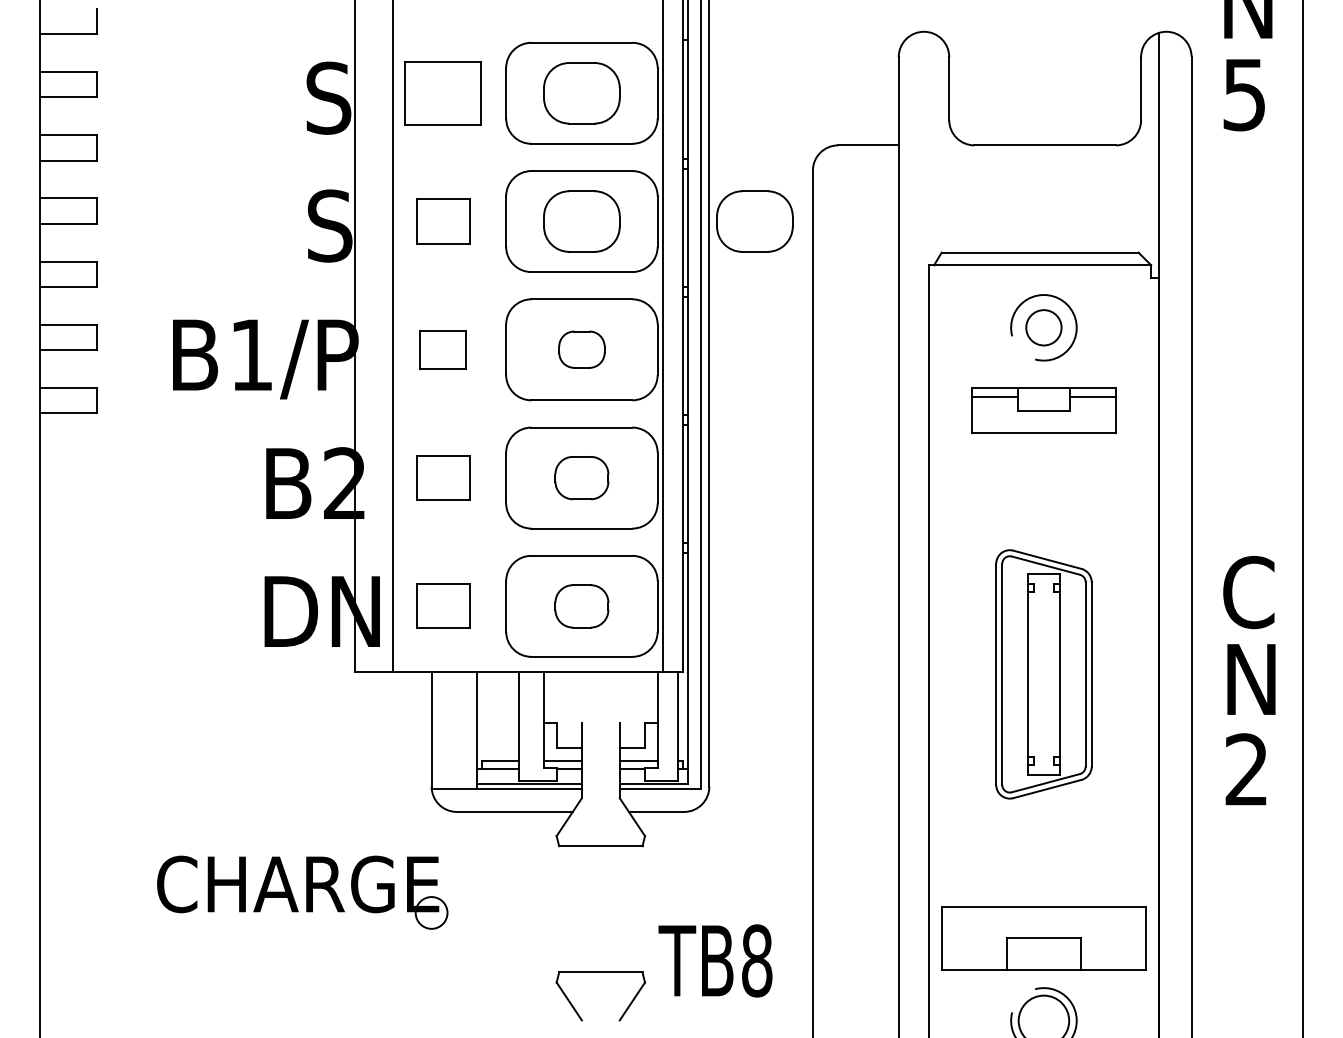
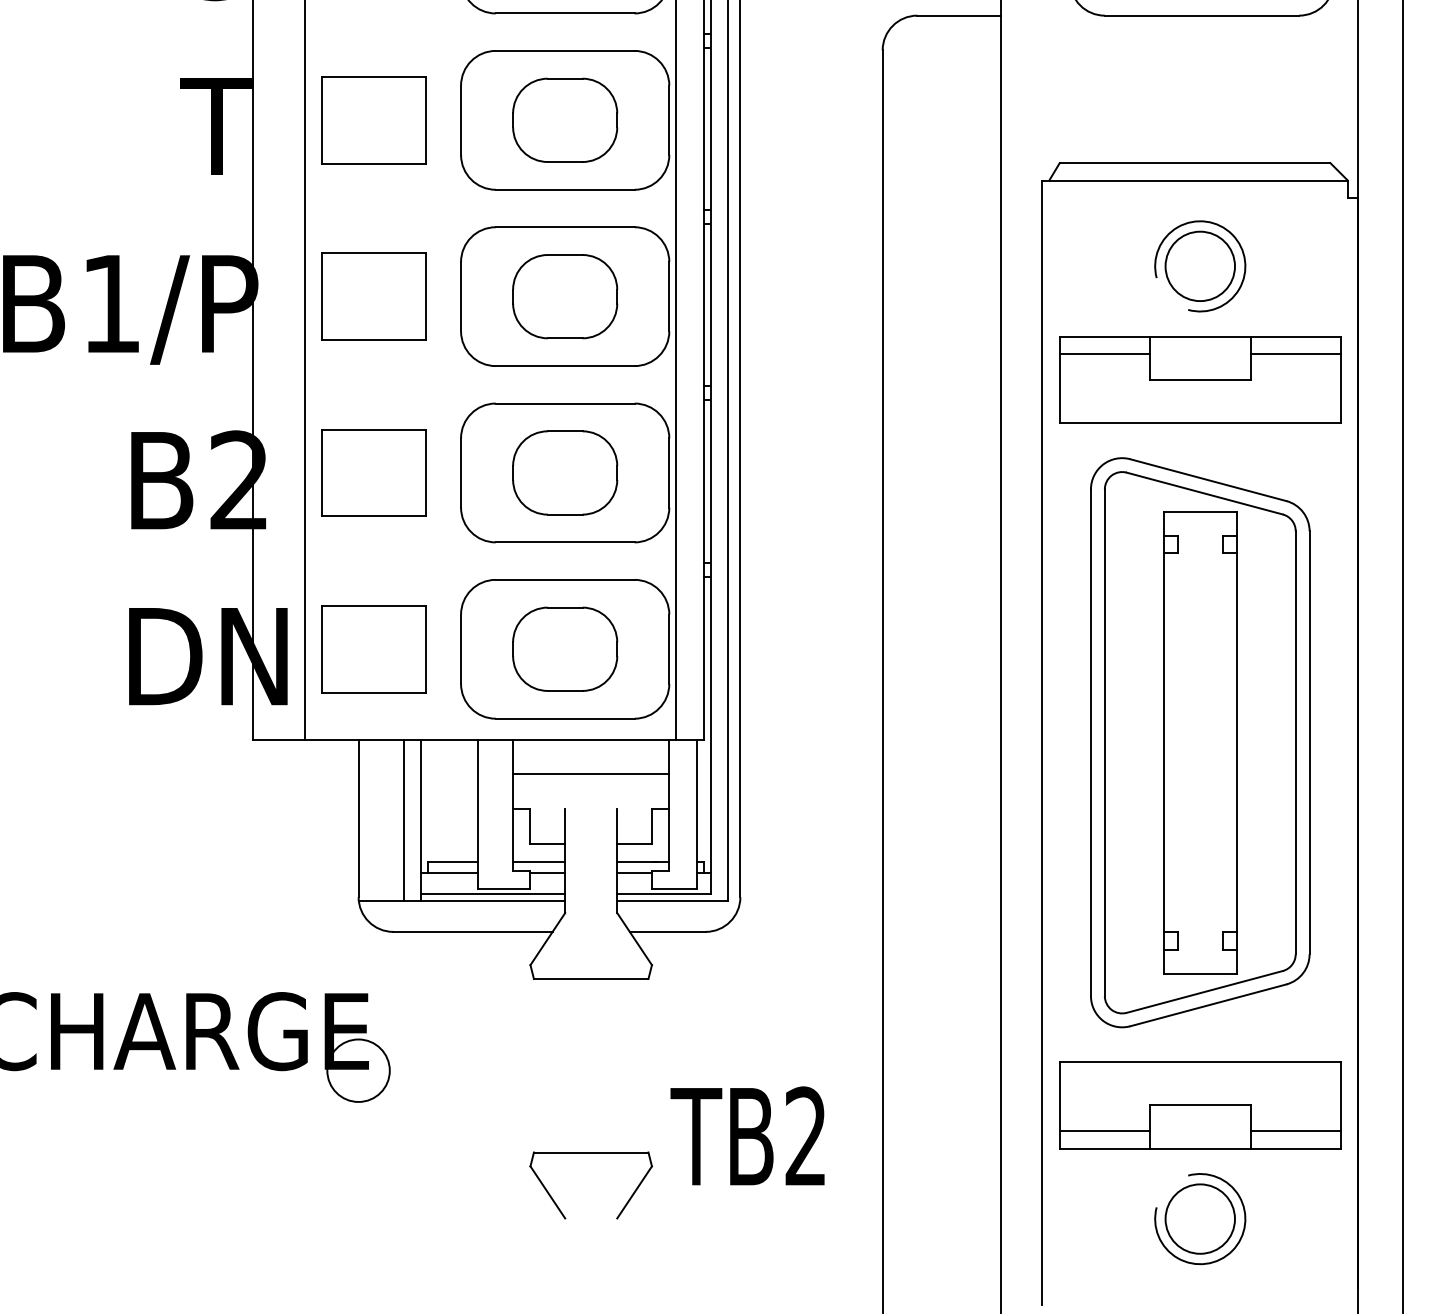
part: (442, 221) -> (373, 120), size x1.43
part: (754, 221) -> (802, 120), removed
text: (327, 225) -> (215, 125), S -> T
circle: (1043, 327) -> (1199, 265), size x1.43
part: (442, 349) -> (373, 296), size x1.67
part: (581, 349) -> (564, 296), size x1.67
part: (1043, 410) -> (1199, 380), size x1.43
part: (581, 477) -> (564, 472), size x1.43
part: (442, 478) -> (373, 473), size x1.43
part: (442, 606) -> (373, 649), size x1.43
part: (581, 606) -> (564, 649), size x1.43
part: (1043, 674) -> (1199, 742), size x1.67
line: (600, 697) -> (590, 774), added
line: (464, 730) -> (403, 819), added
circle: (431, 912) -> (358, 1070), size x1.43
line: (974, 957) -> (1104, 1131), added
line: (1113, 957) -> (1295, 1131), added
text: (757, 960) -> (806, 1136), TB8 -> TB2

